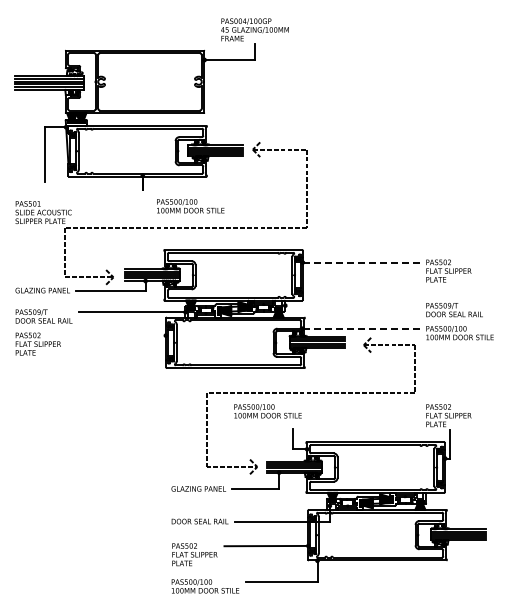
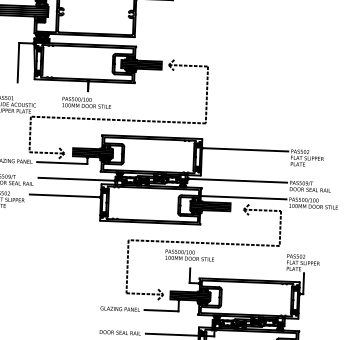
text: (190, 206) -> (86, 103), moved
line: (362, 262) -> (245, 149), dashed -> solid
line: (353, 305) -> (237, 180), added
line: (362, 328) -> (243, 197), dashed -> solid
line: (116, 335) -> (64, 195), added
text: (267, 411) -> (189, 255), moved

